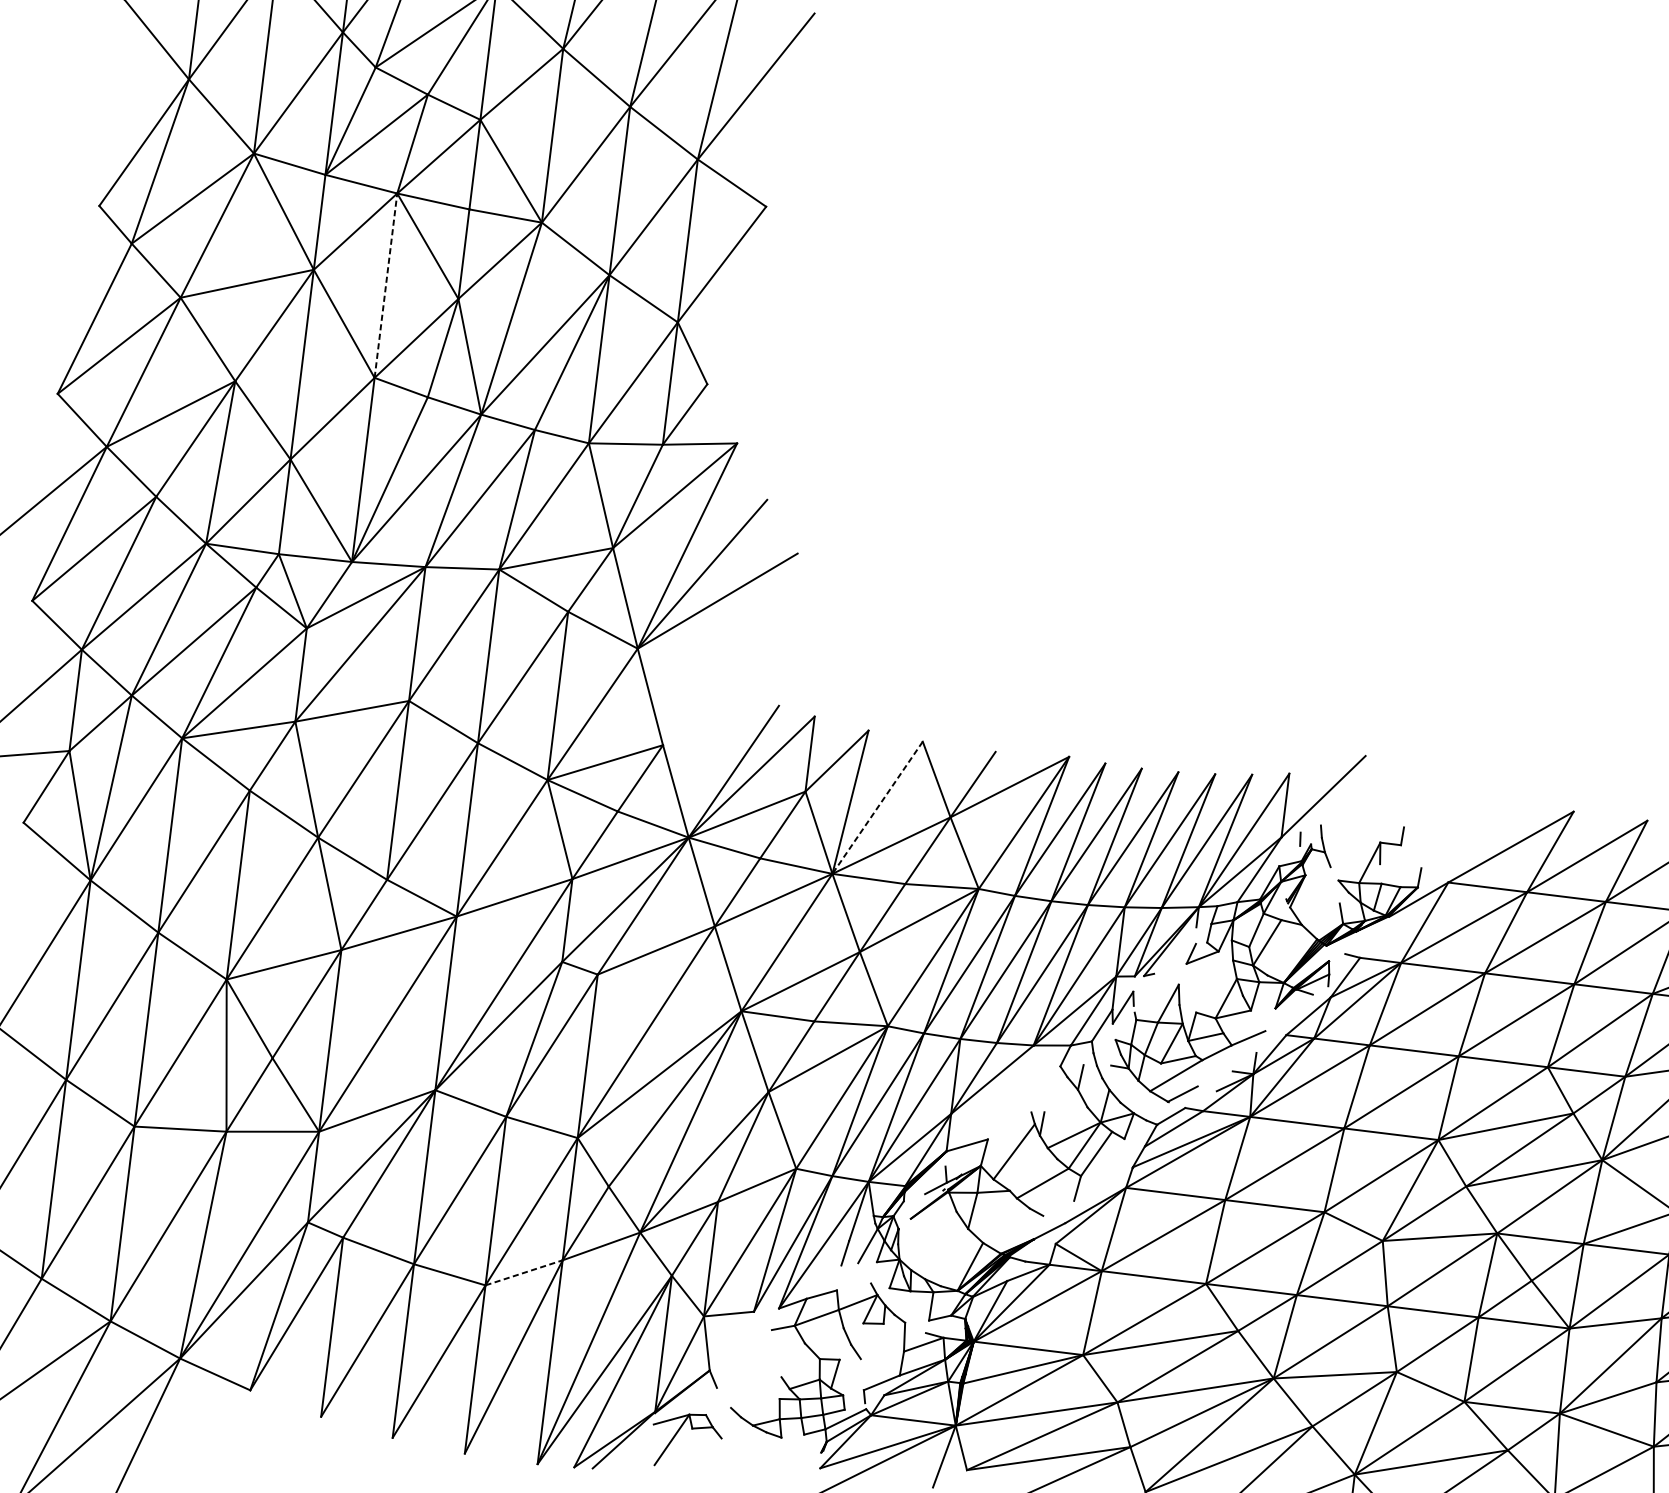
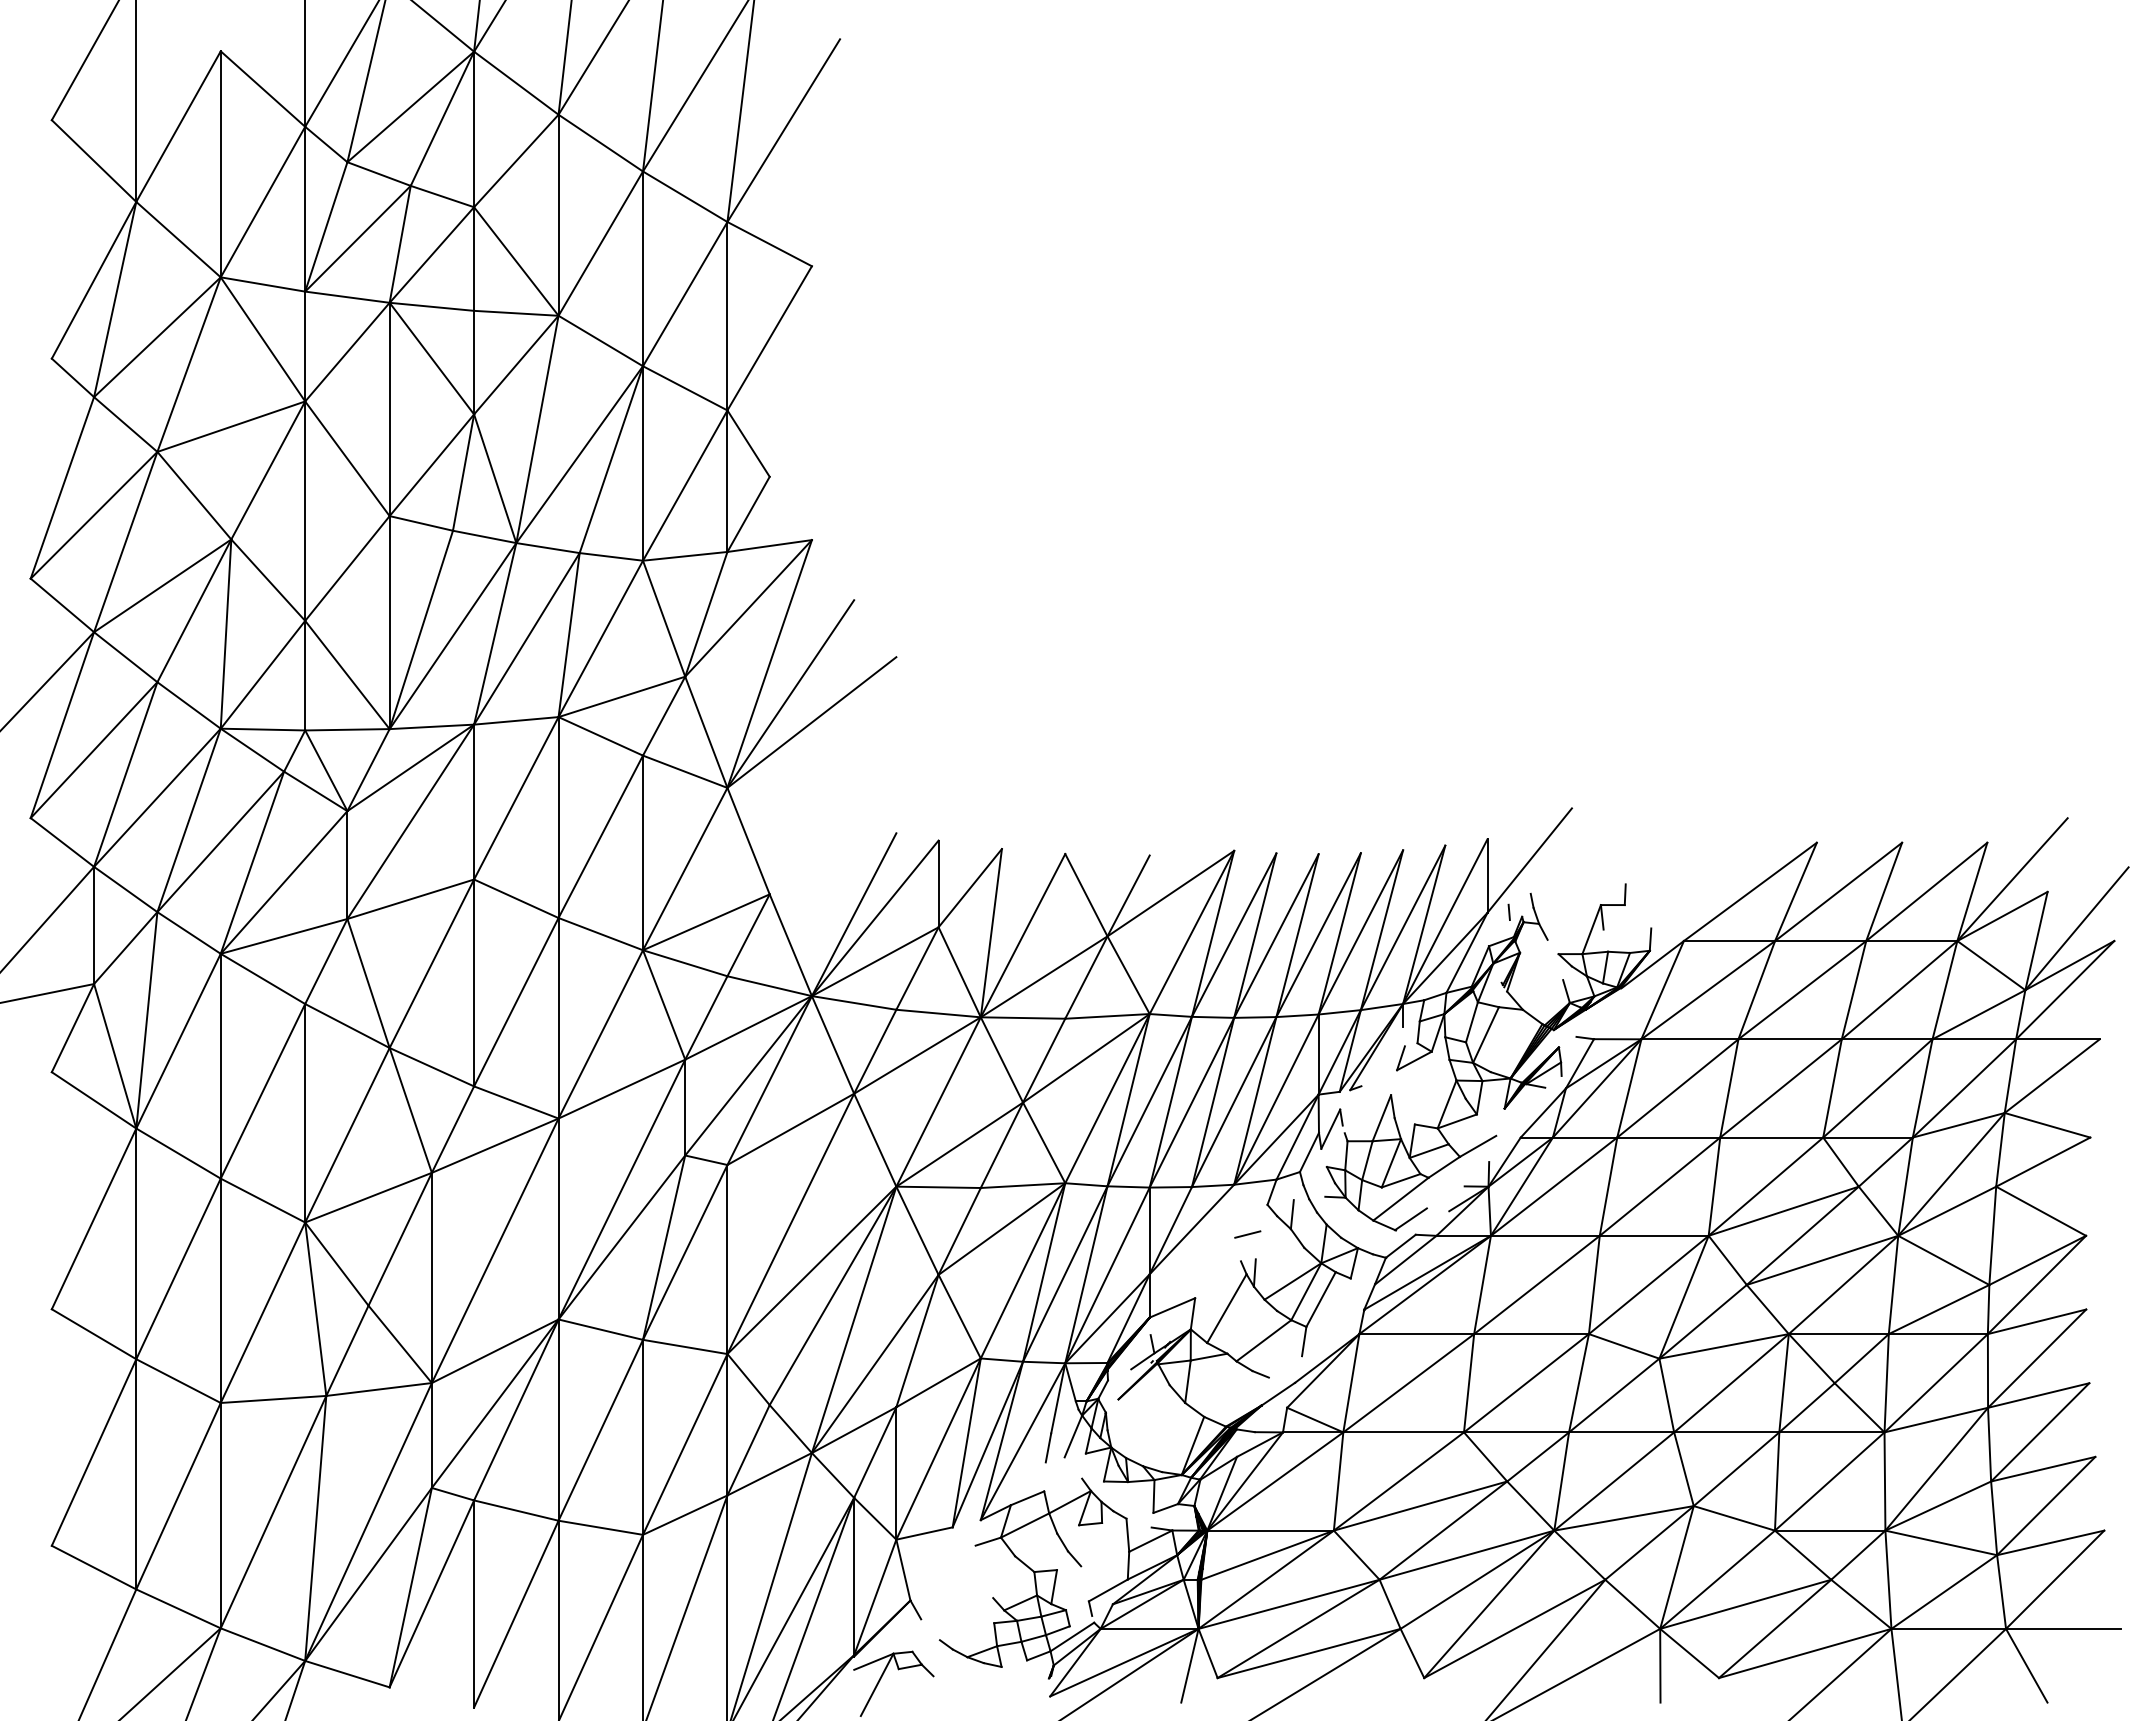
line: (385, 285) -> (389, 409), dashed -> solid
line: (878, 807) -> (1023, 935), dashed -> solid
line: (1039, 1089) -> (1247, 1234), added
line: (524, 1273) -> (685, 1515), dashed -> solid

